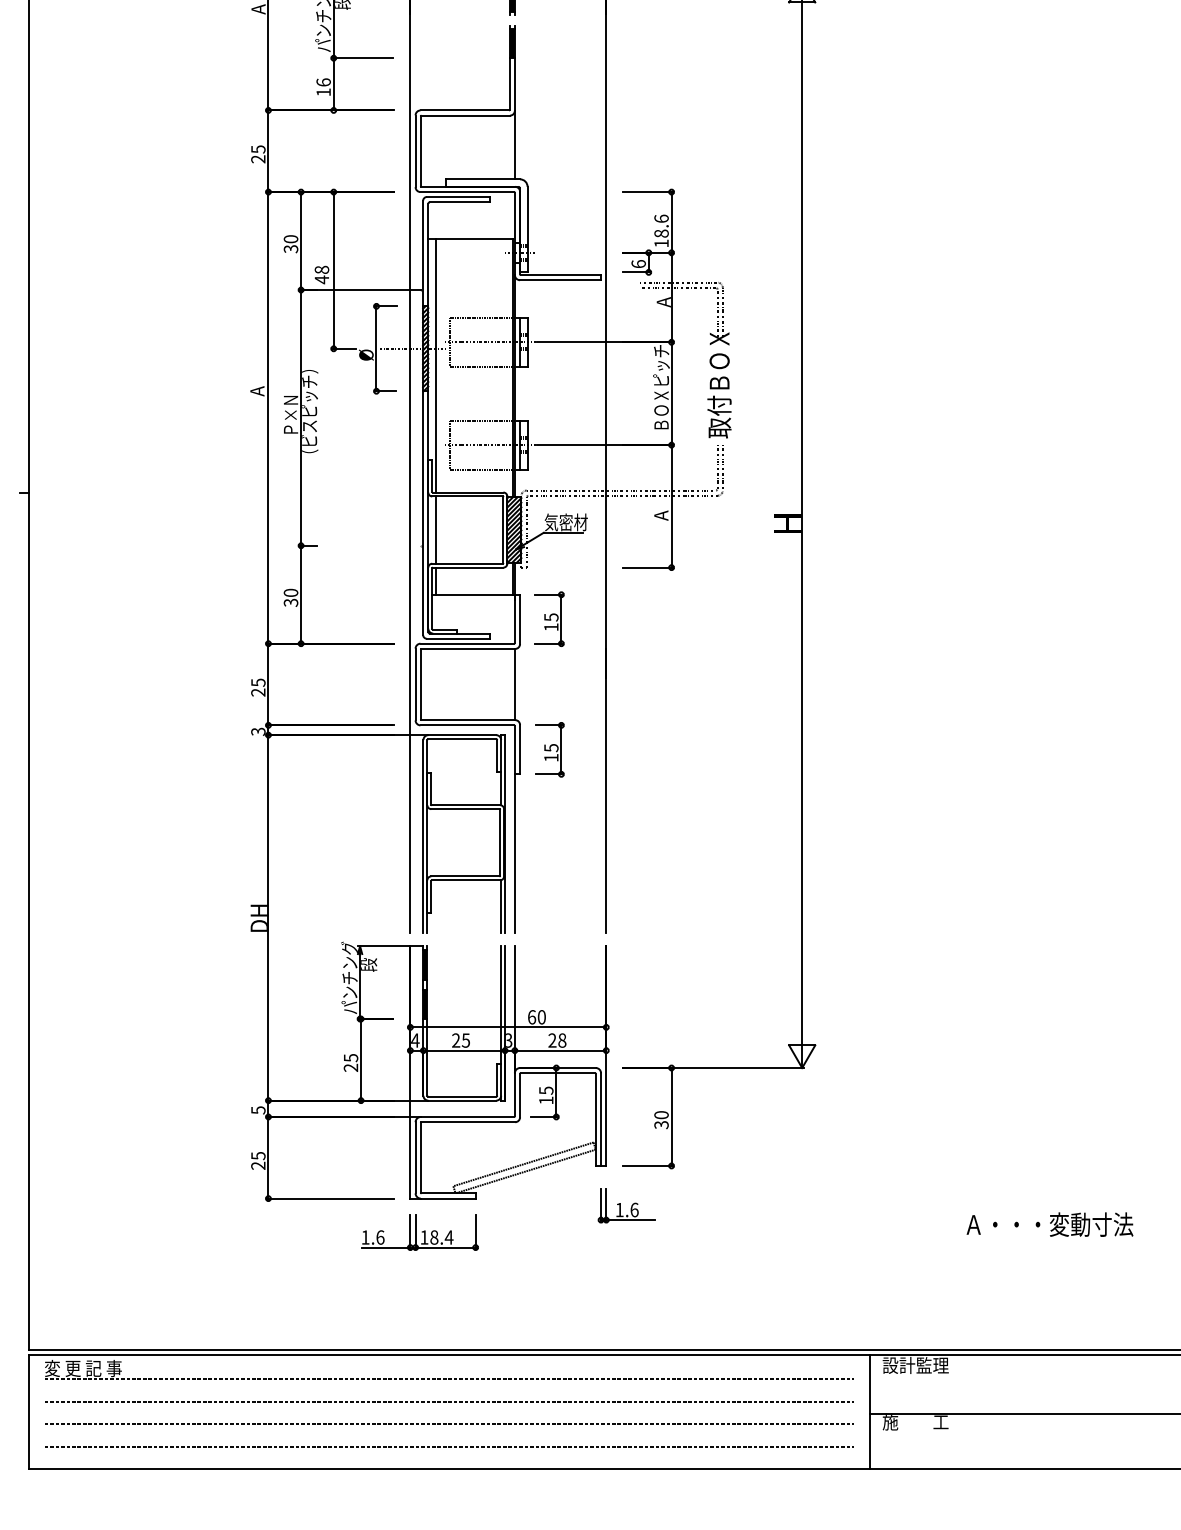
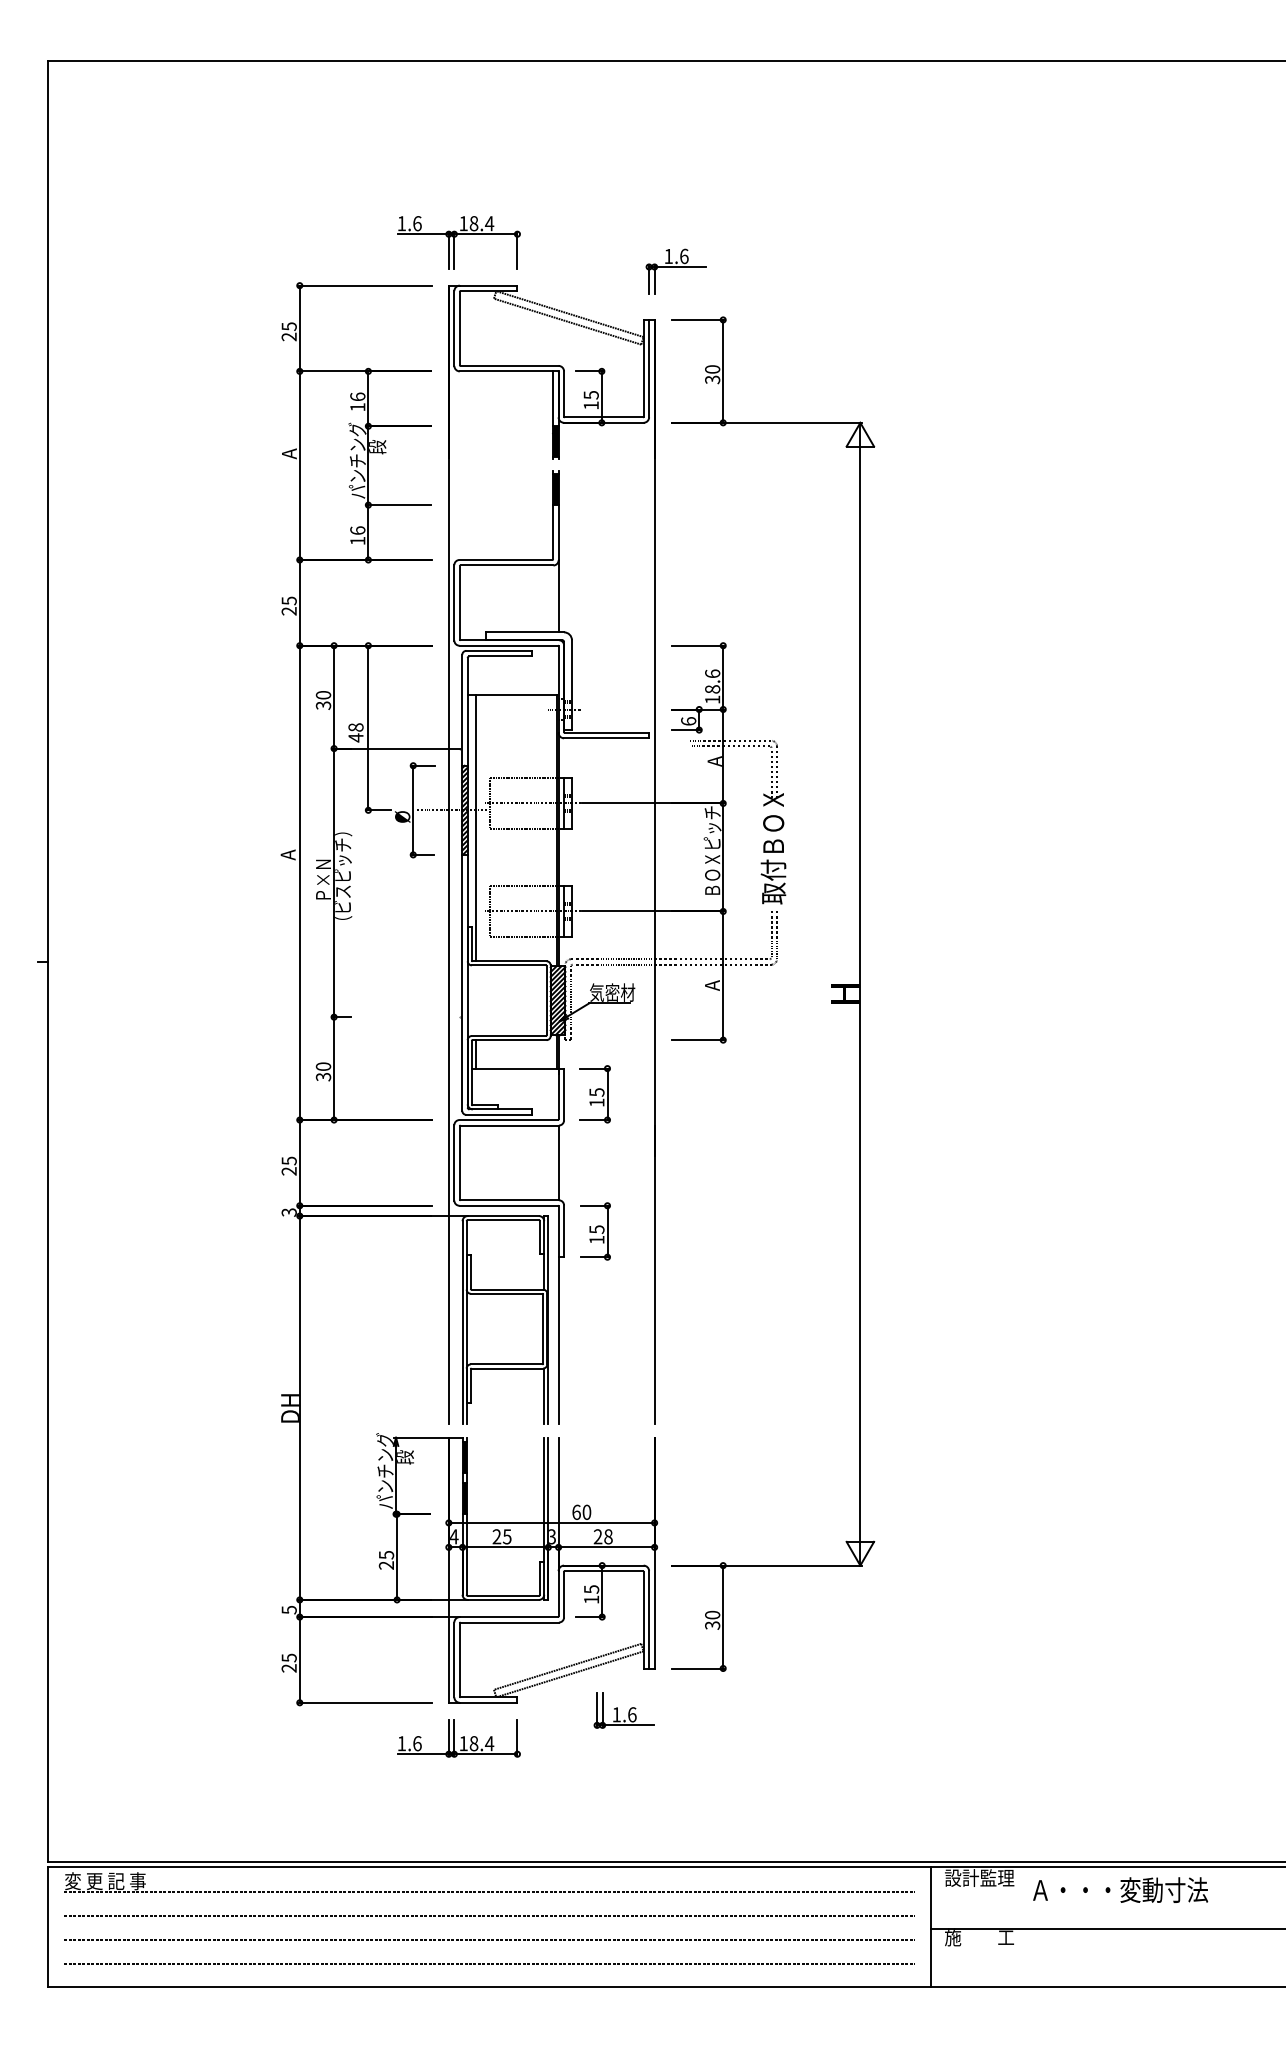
line: (435, 529) -> (475, 1000), removed
part: (626, 1205) -> (623, 1710), moved
text: (1049, 1224) -> (1120, 1889), moved

